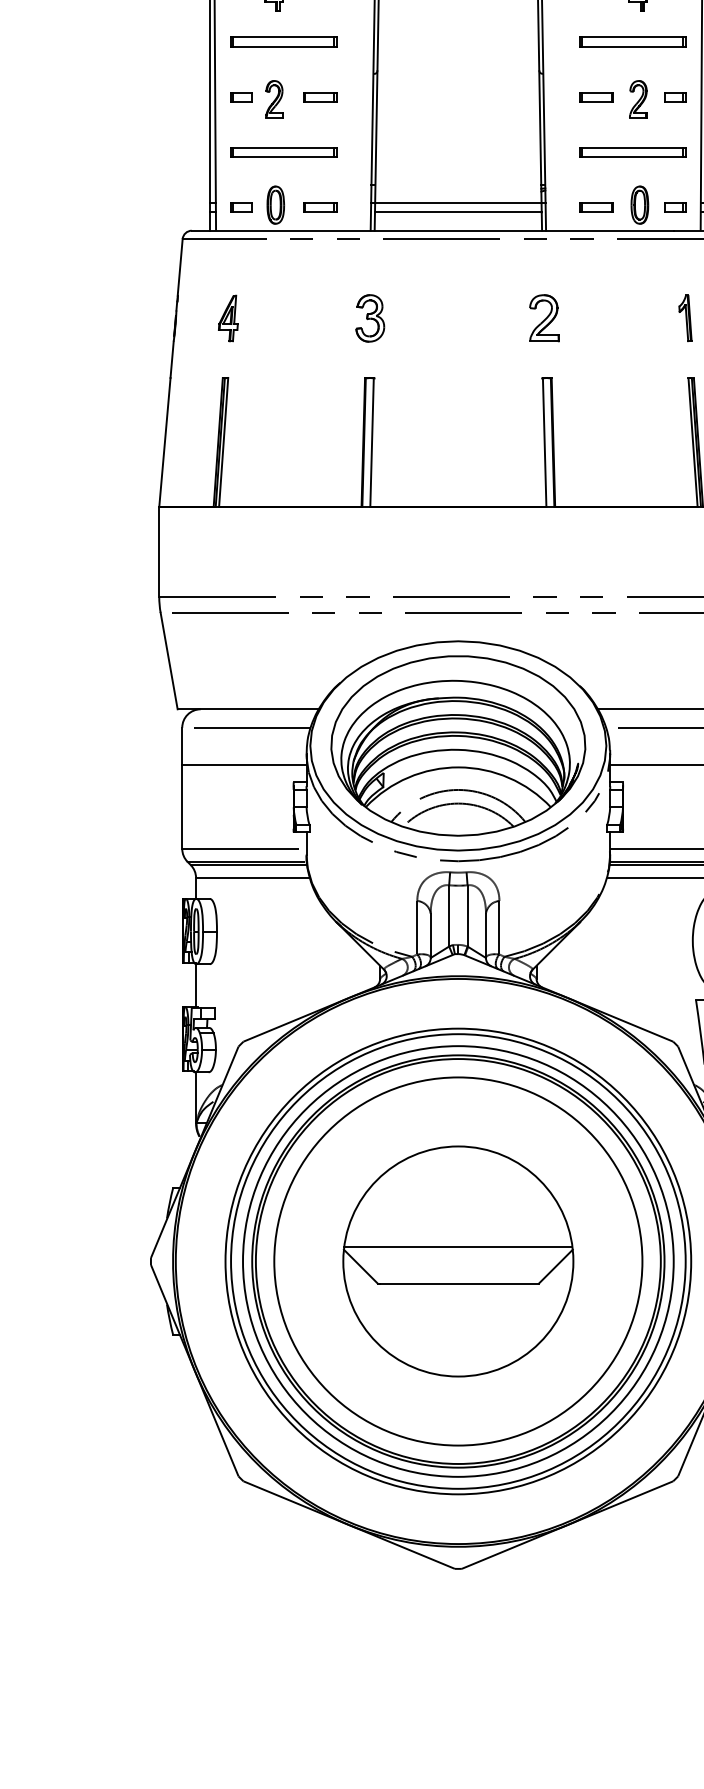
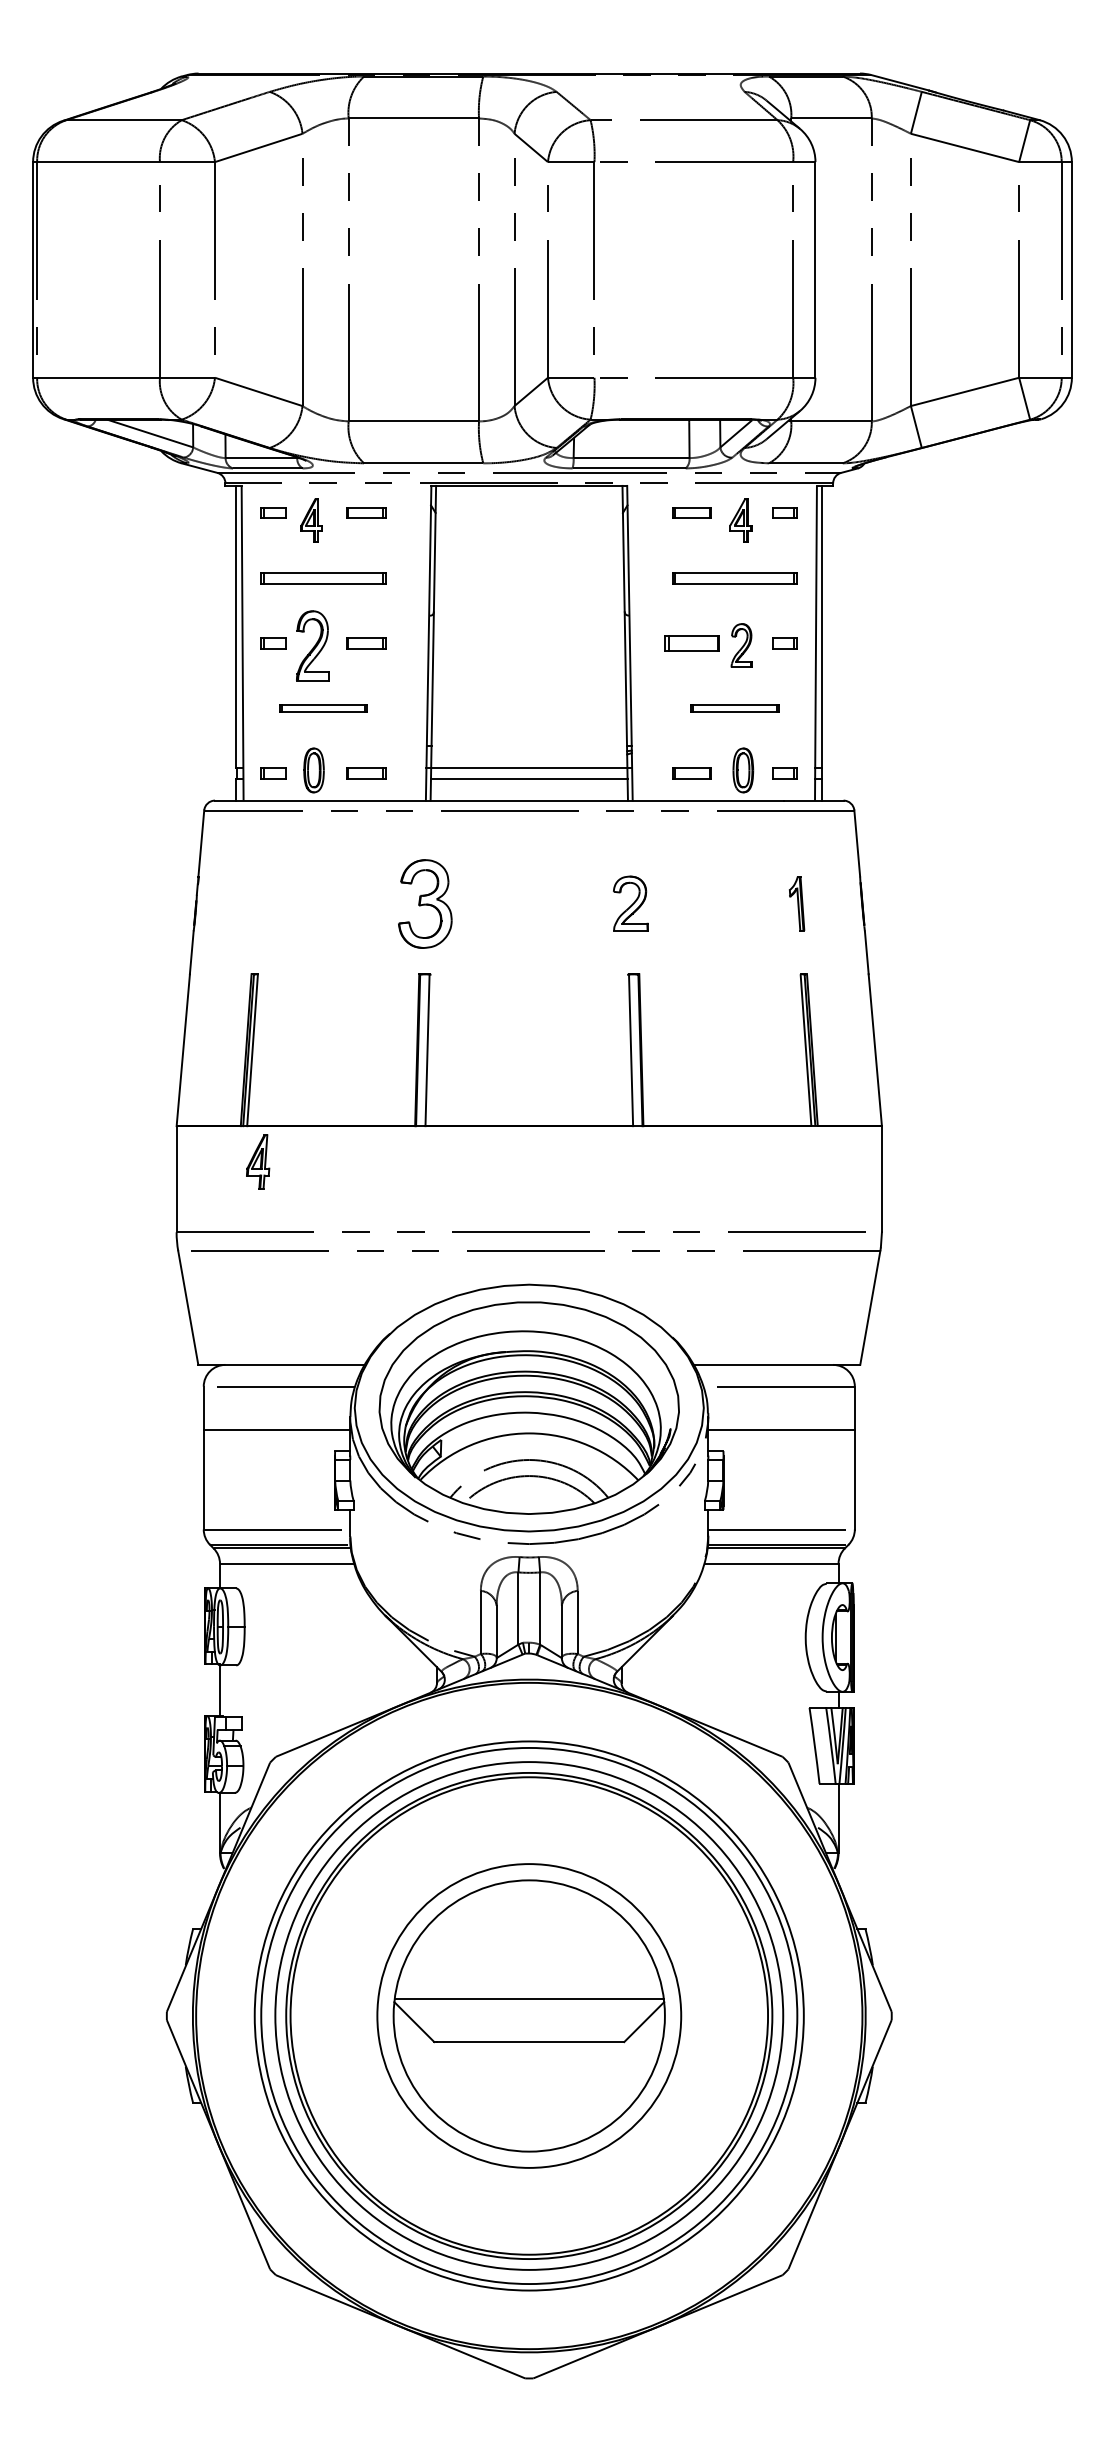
part: (595, 97) -> (691, 643), size x1.4
part: (273, 99) -> (311, 645), size x1.6
part: (283, 152) -> (323, 708), size x0.7
part: (632, 152) -> (734, 708), size x0.7
part: (228, 317) -> (258, 1161), moved
part: (370, 317) -> (425, 903), size x1.6
circle: (458, 1261) -> (529, 2015), size x0.7

